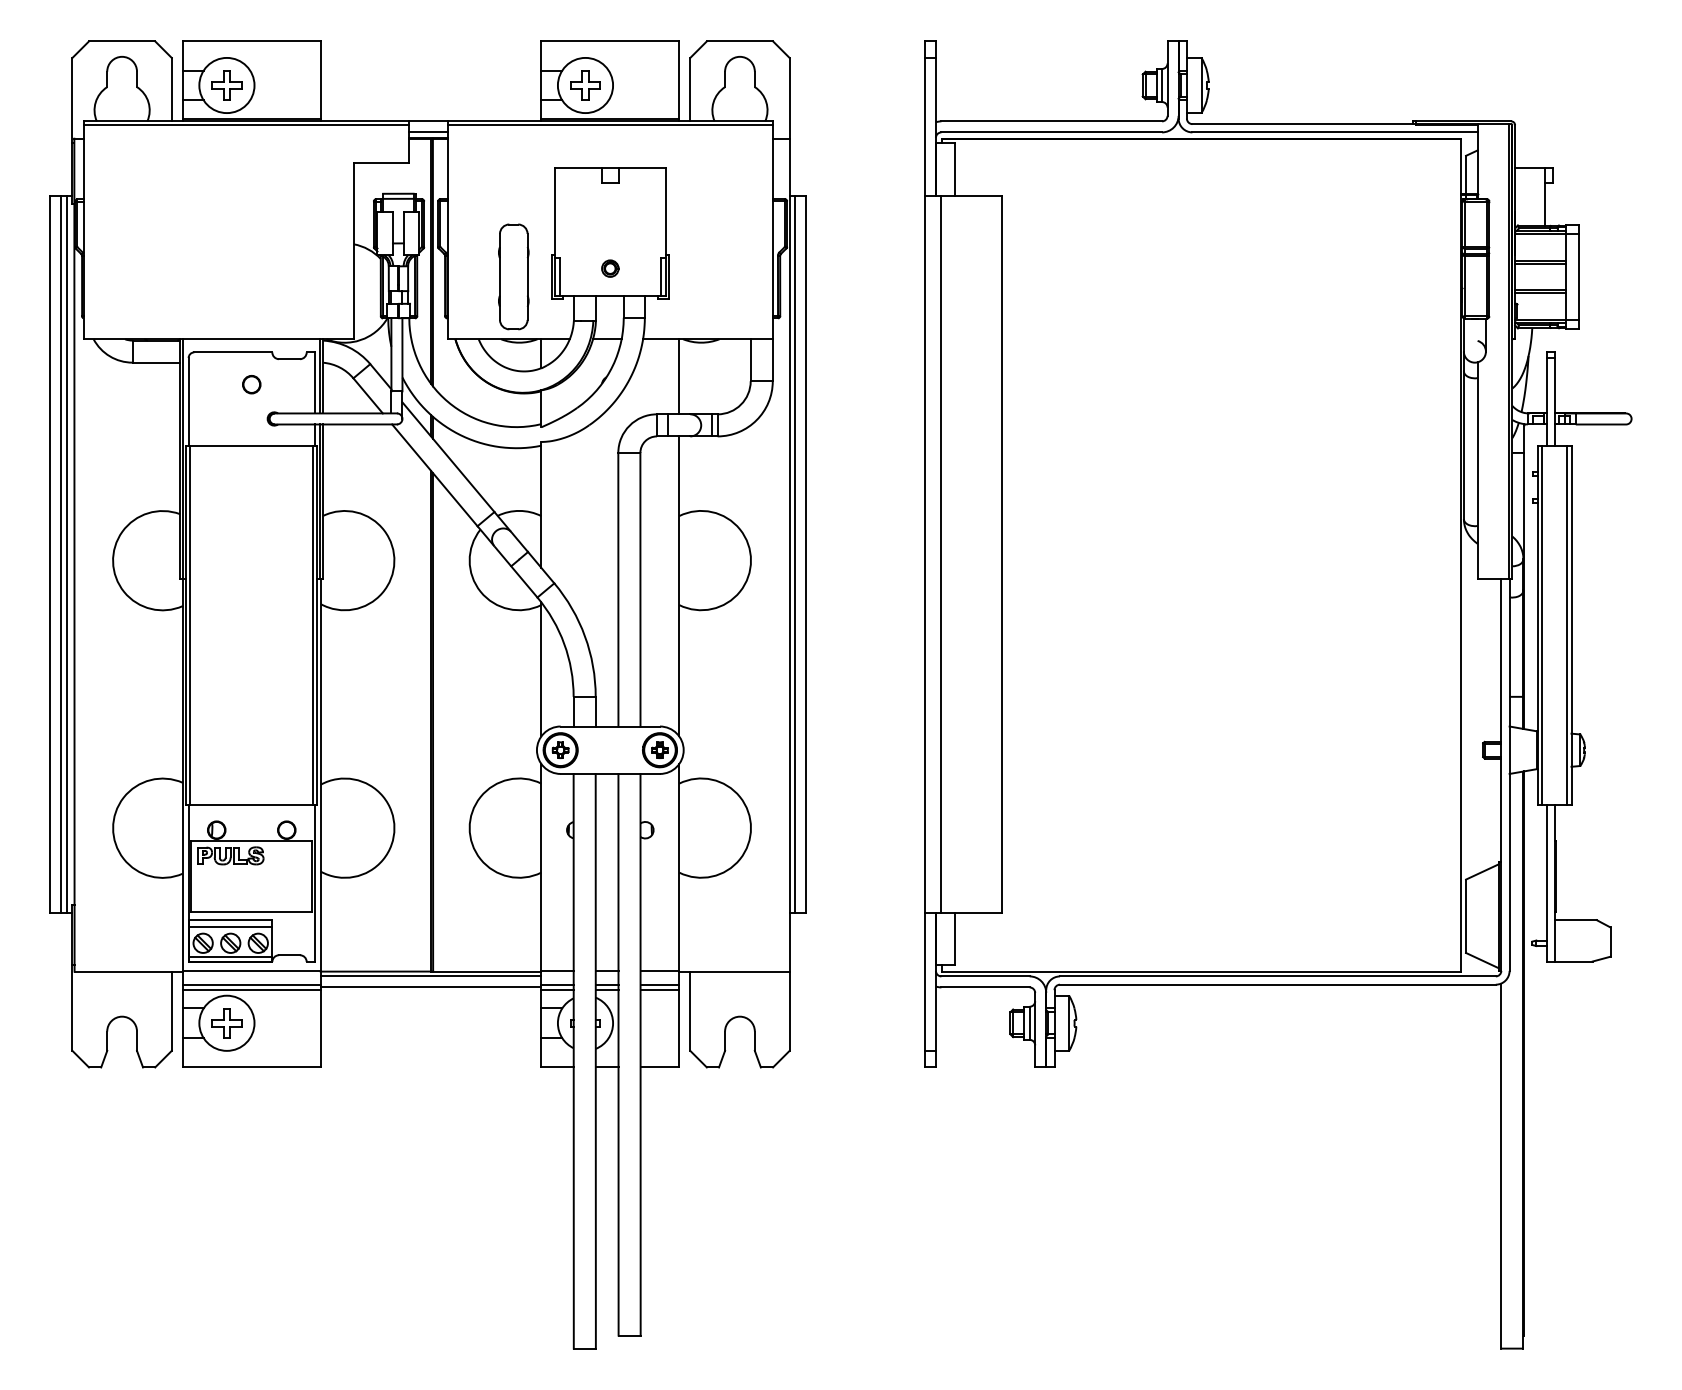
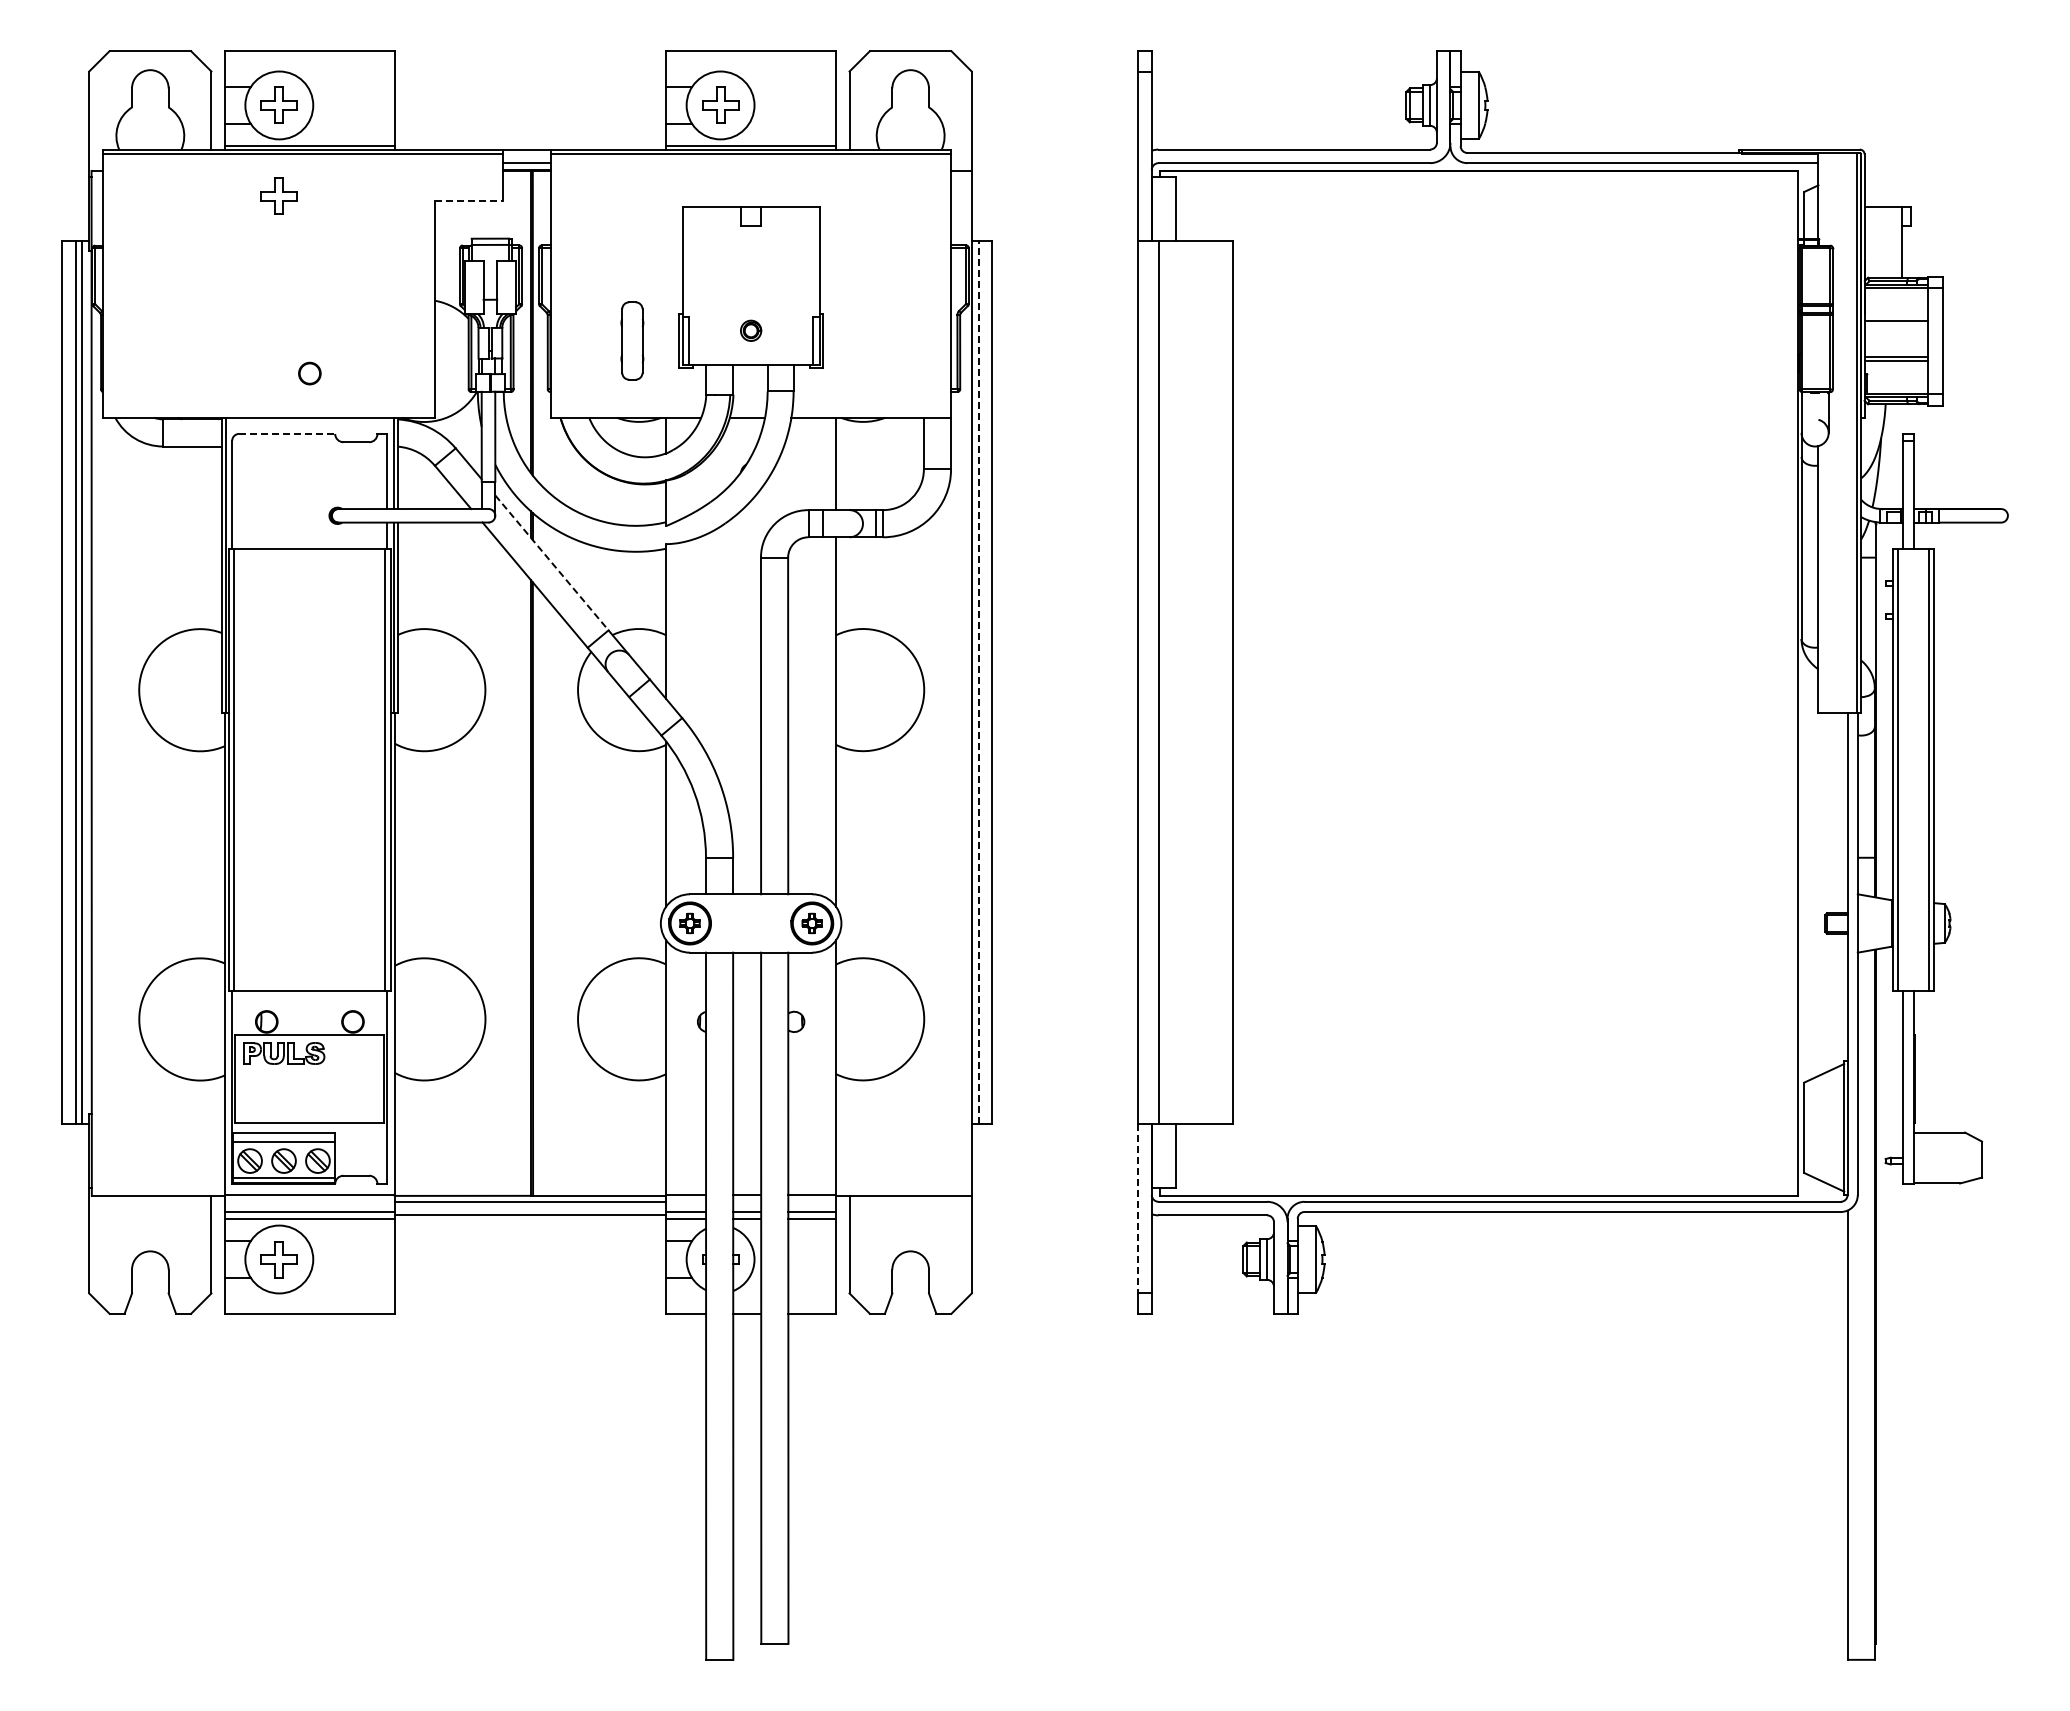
part: (226, 158) -> (278, 195), added
line: (381, 162) -> (469, 200), solid -> dashed
line: (1540, 263) -> (1895, 324), removed
part: (513, 276) -> (632, 340), size x0.6
line: (233, 352) -> (287, 433), solid -> dashed
part: (251, 384) -> (309, 373), moved
line: (448, 457) -> (552, 563), solid -> dashed
line: (795, 553) -> (978, 681), solid -> dashed
line: (925, 981) -> (1138, 1208), solid -> dashed

